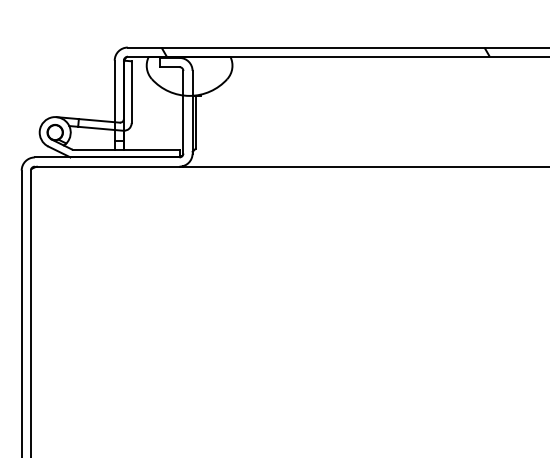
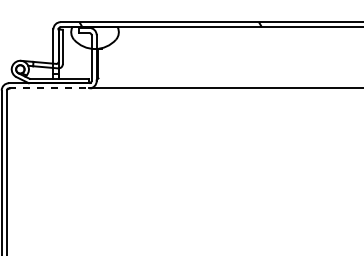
line: (107, 166) -> (49, 88), solid -> dashed

